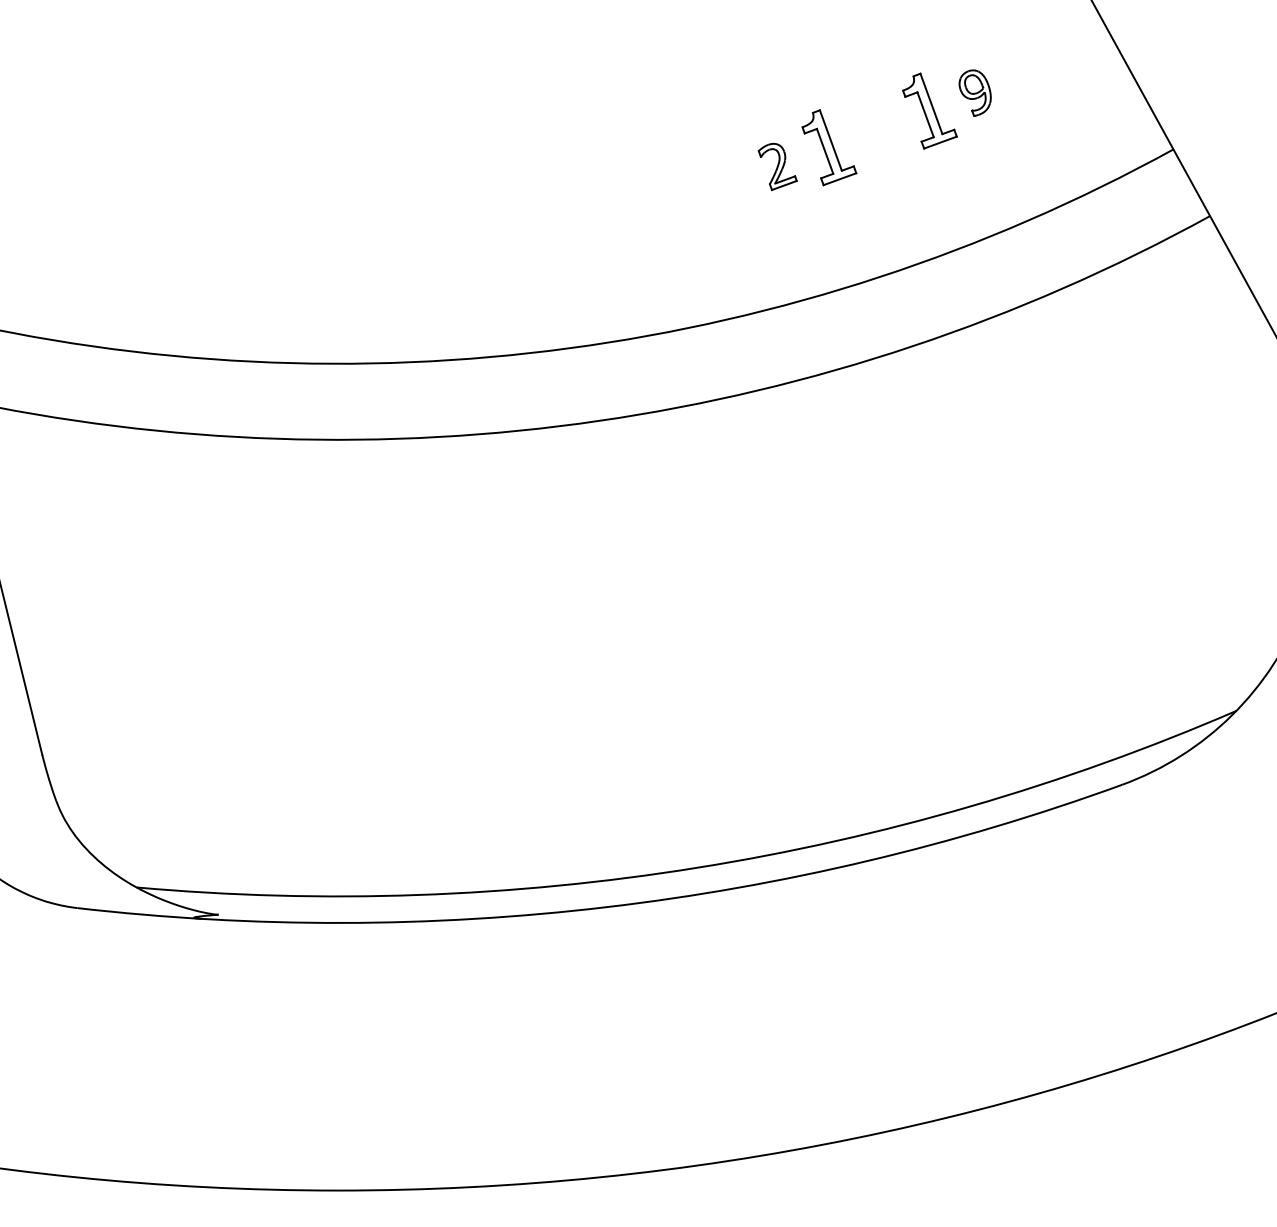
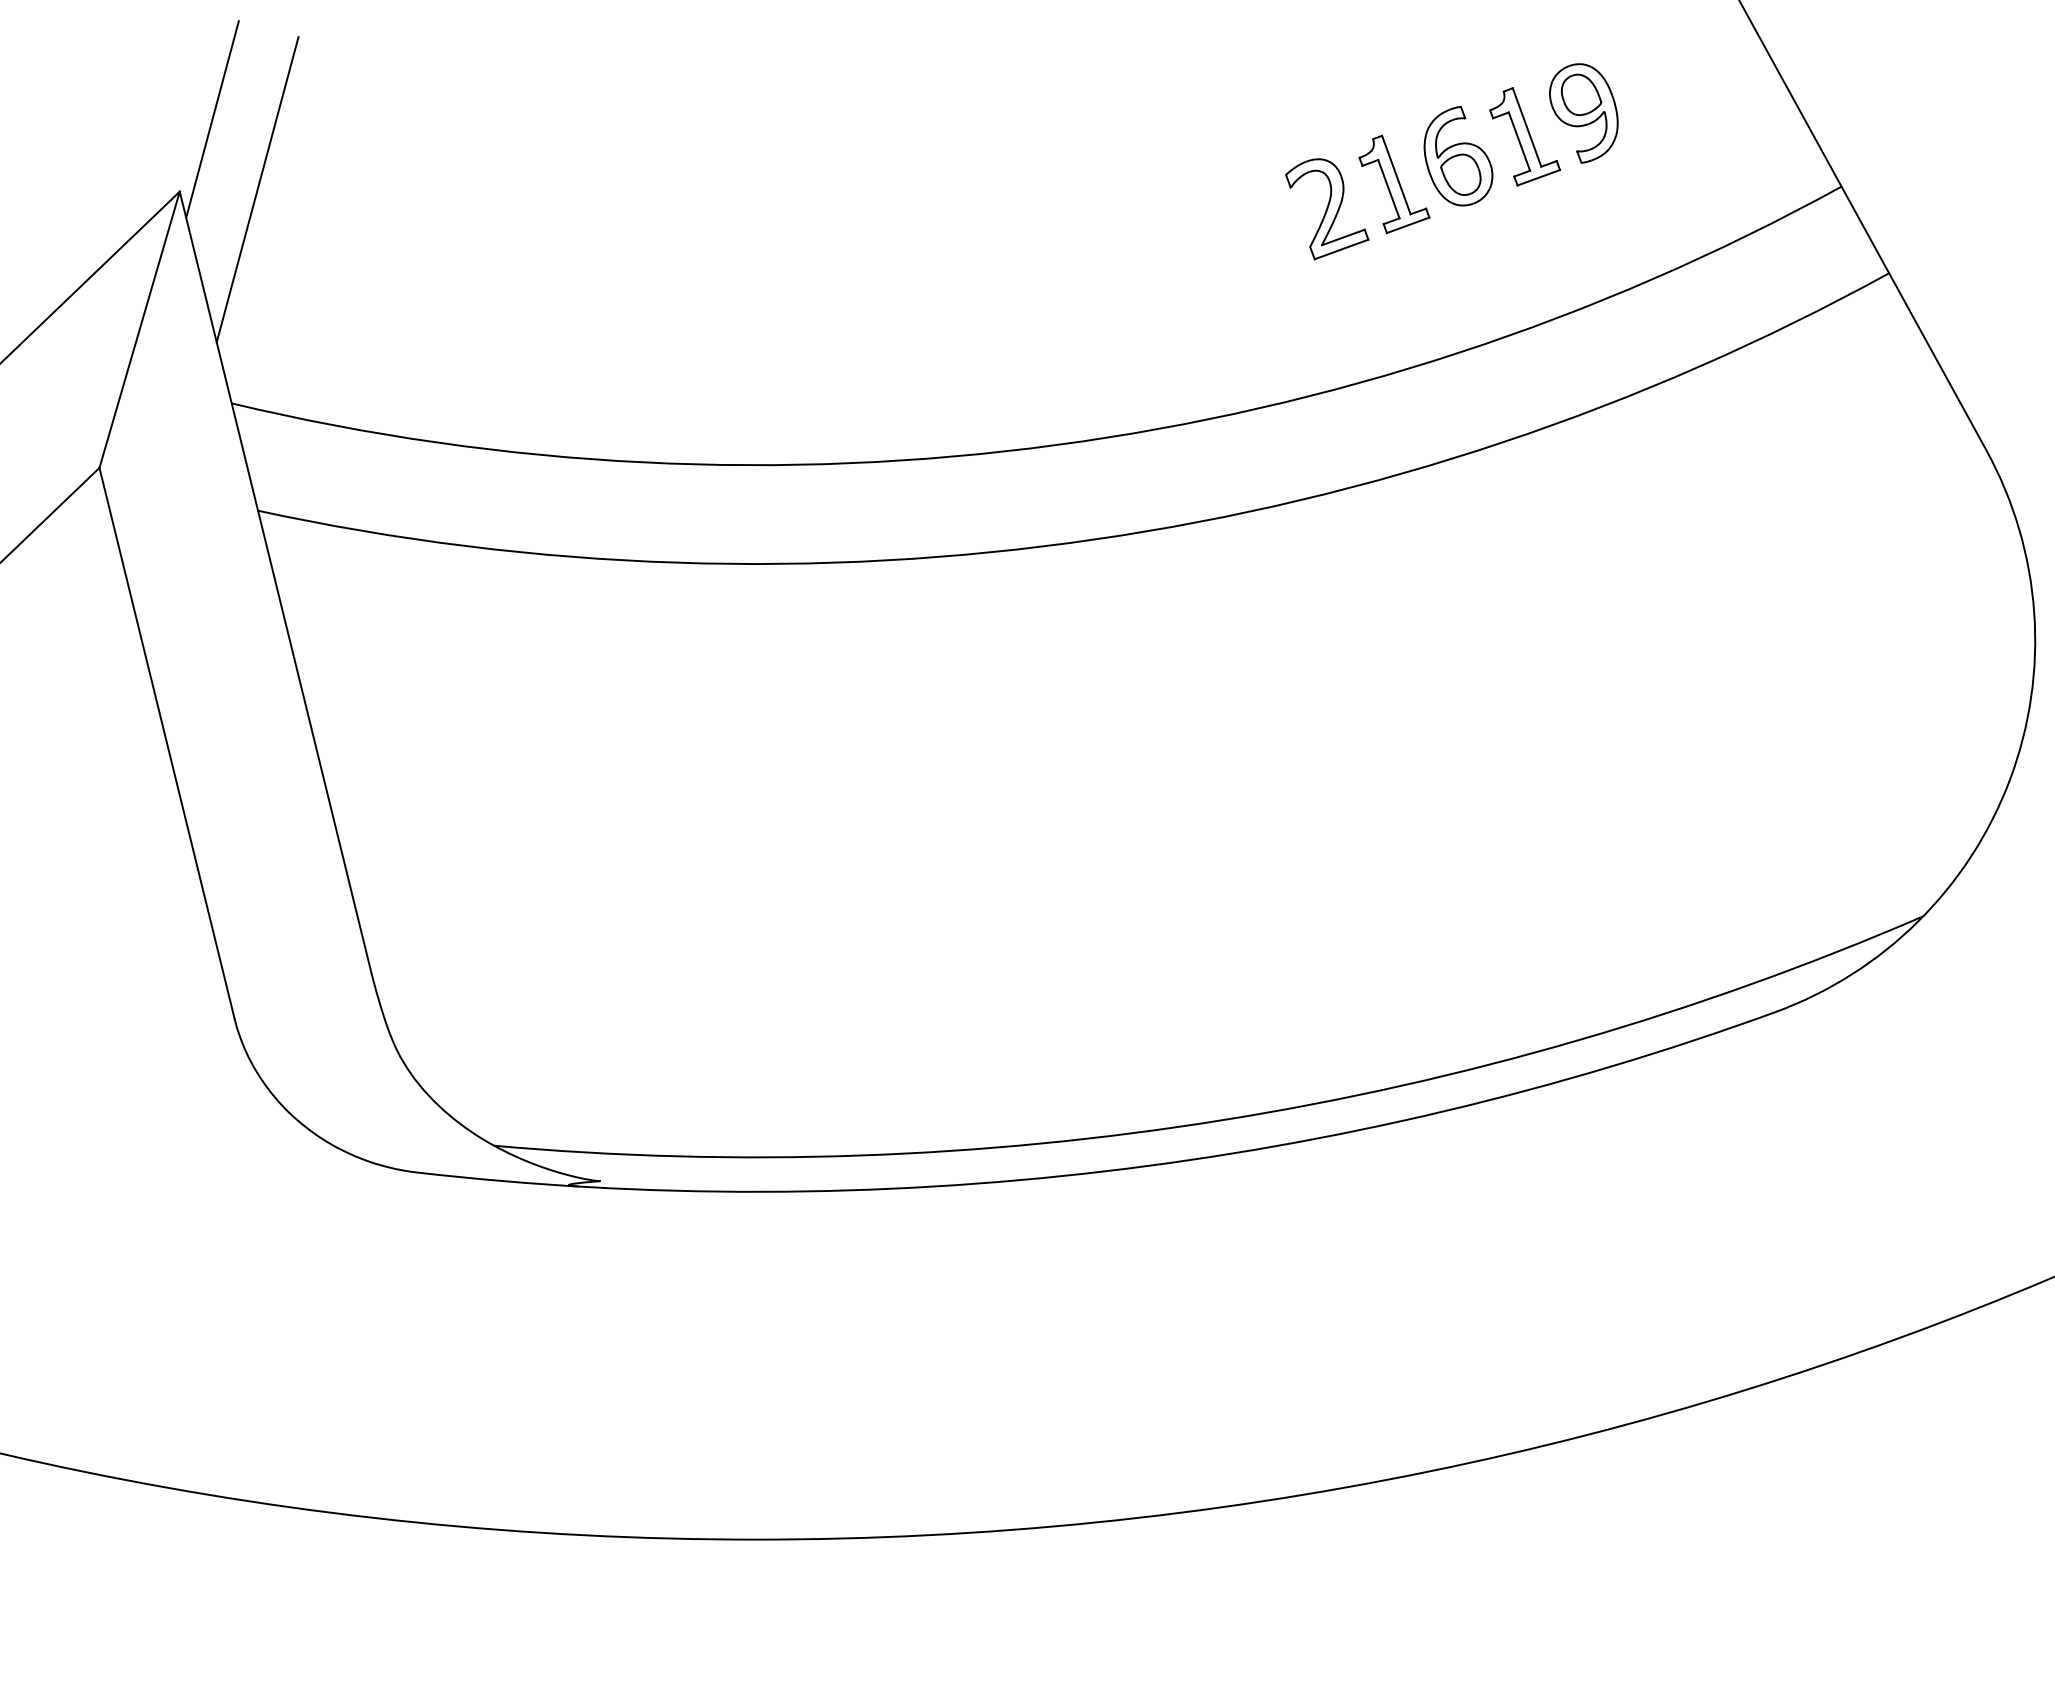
part: (974, 93) -> (1583, 113), size x1.67
part: (878, 125) -> (1458, 155), added
part: (777, 167) -> (1327, 209), size x1.67

